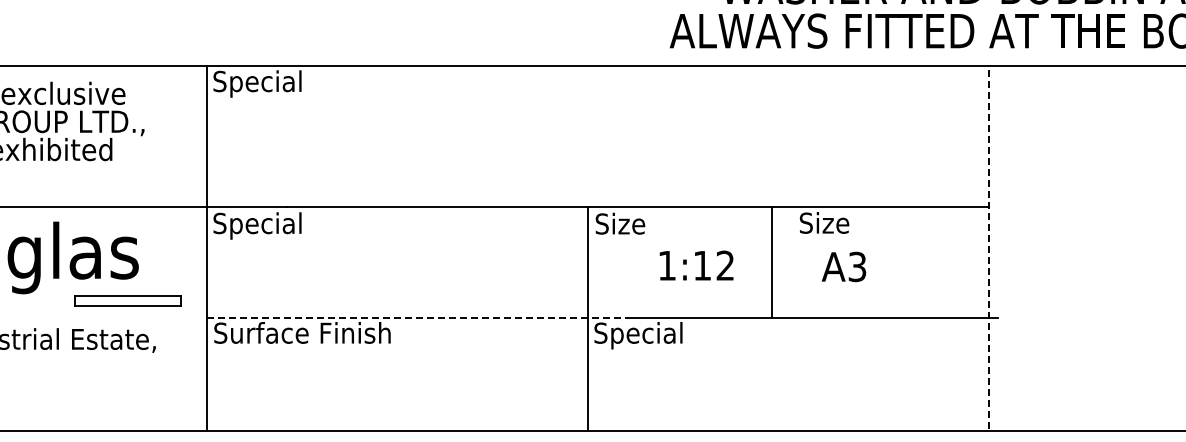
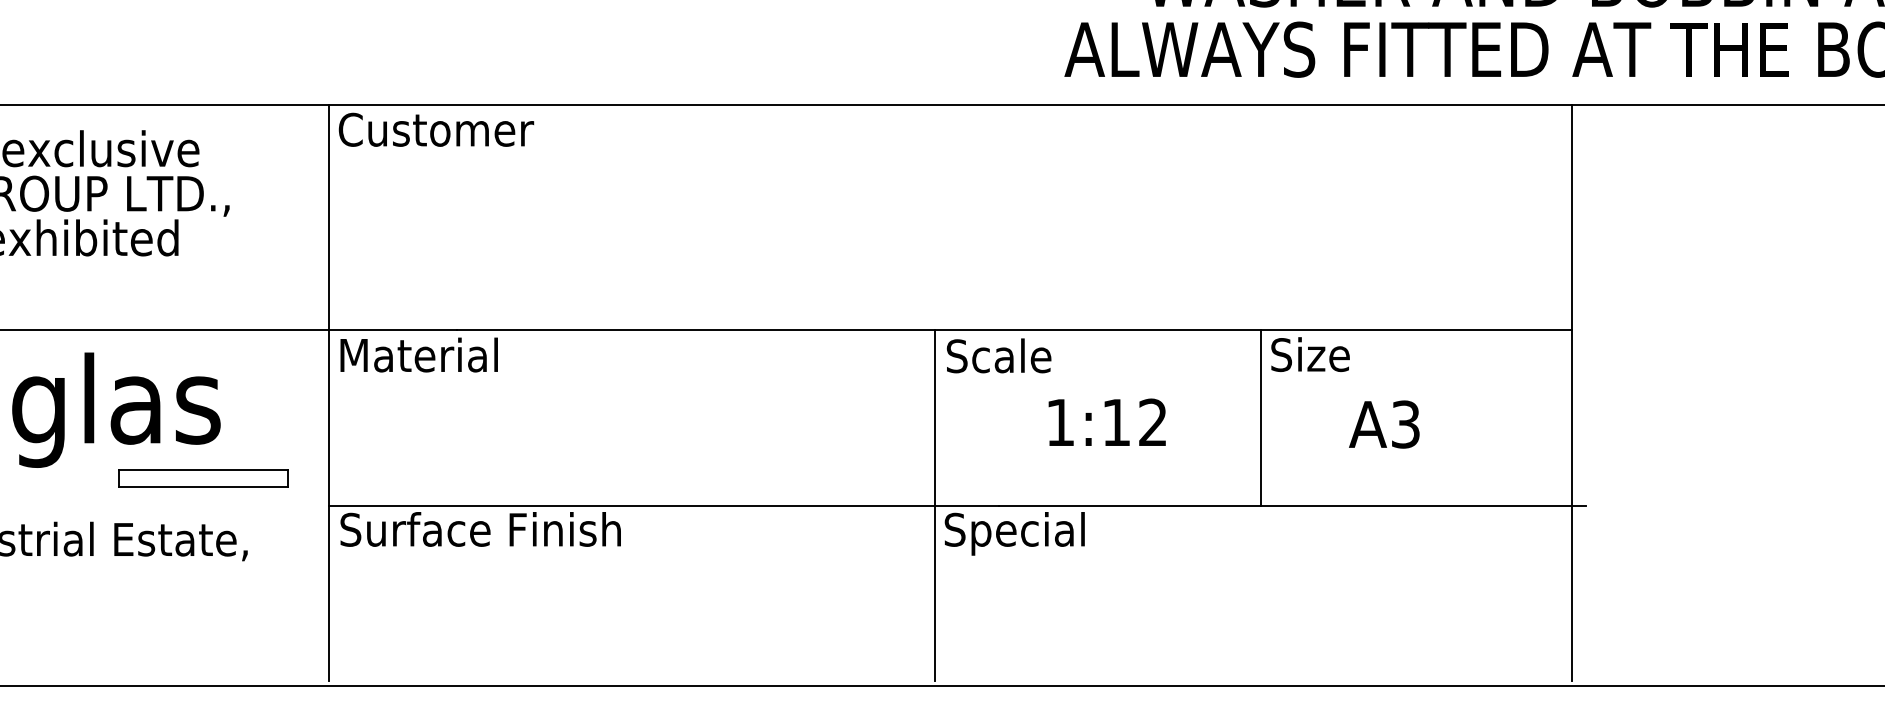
text: (274, 83) -> (436, 132), Special -> Customer
text: (636, 223) -> (1011, 355), Size -> Scale
text: (263, 225) -> (418, 358), Special -> Material
line: (989, 246) -> (1572, 392), dashed -> solid
line: (771, 262) -> (1261, 417), moved
text: (843, 266) -> (1383, 423), moved
line: (417, 317) -> (663, 504), dashed -> solid

